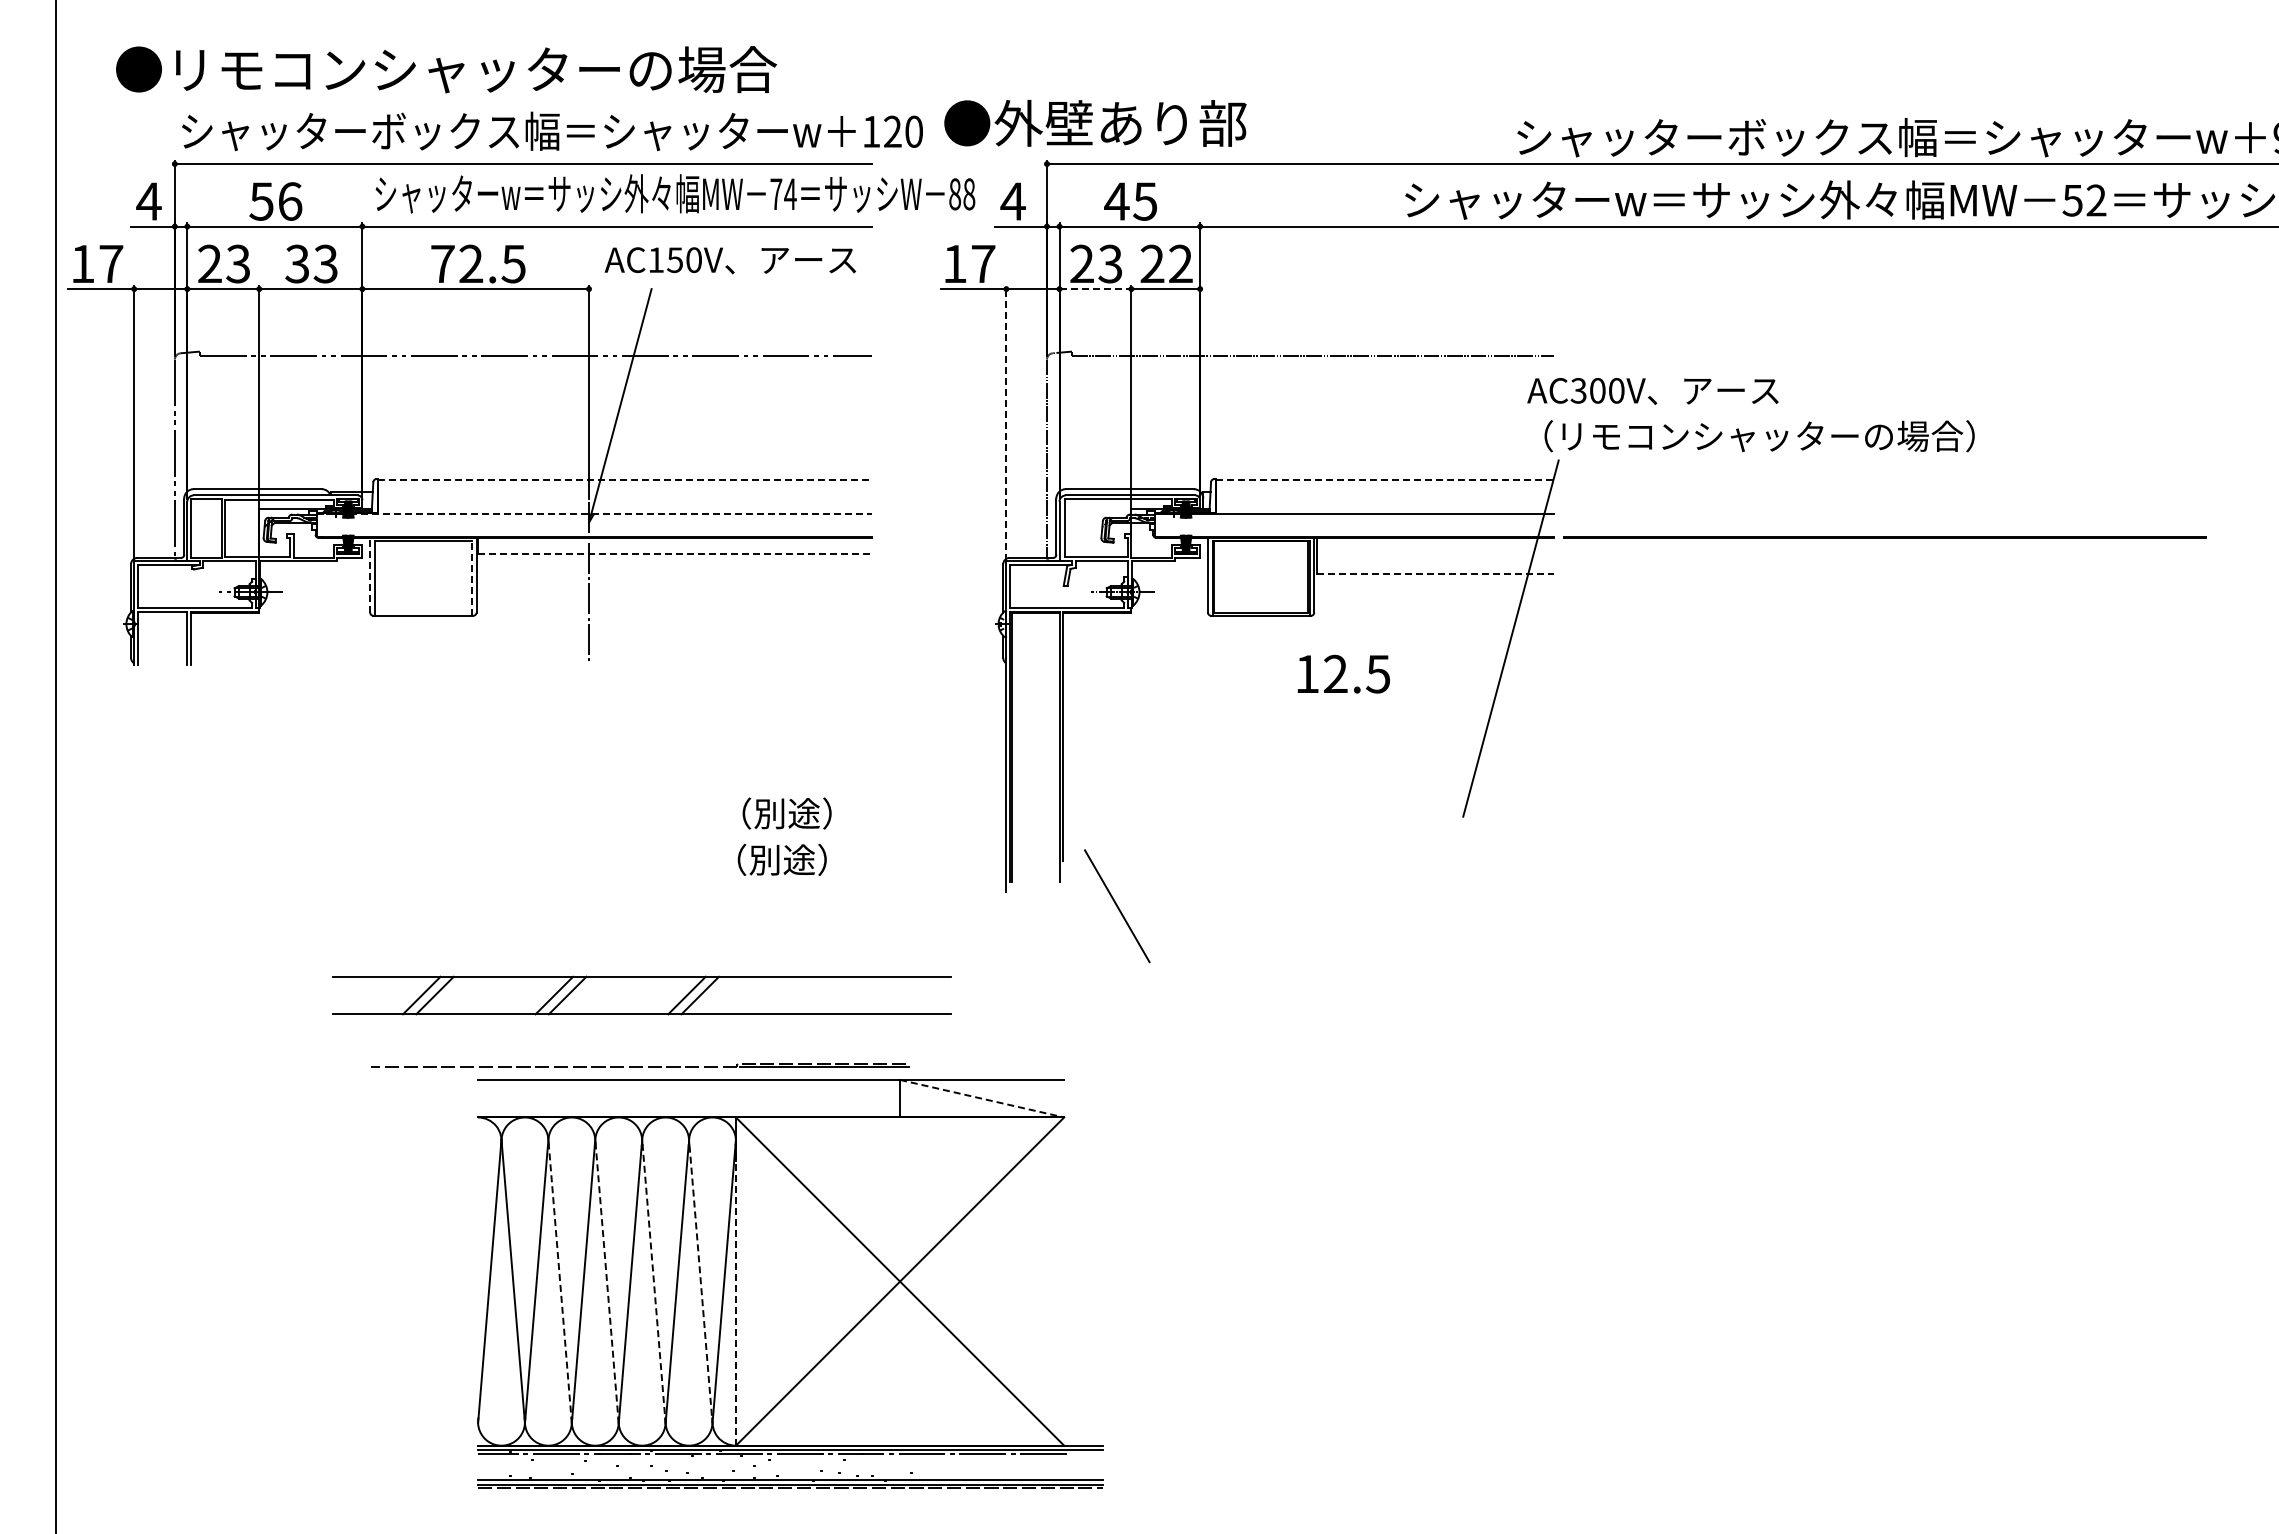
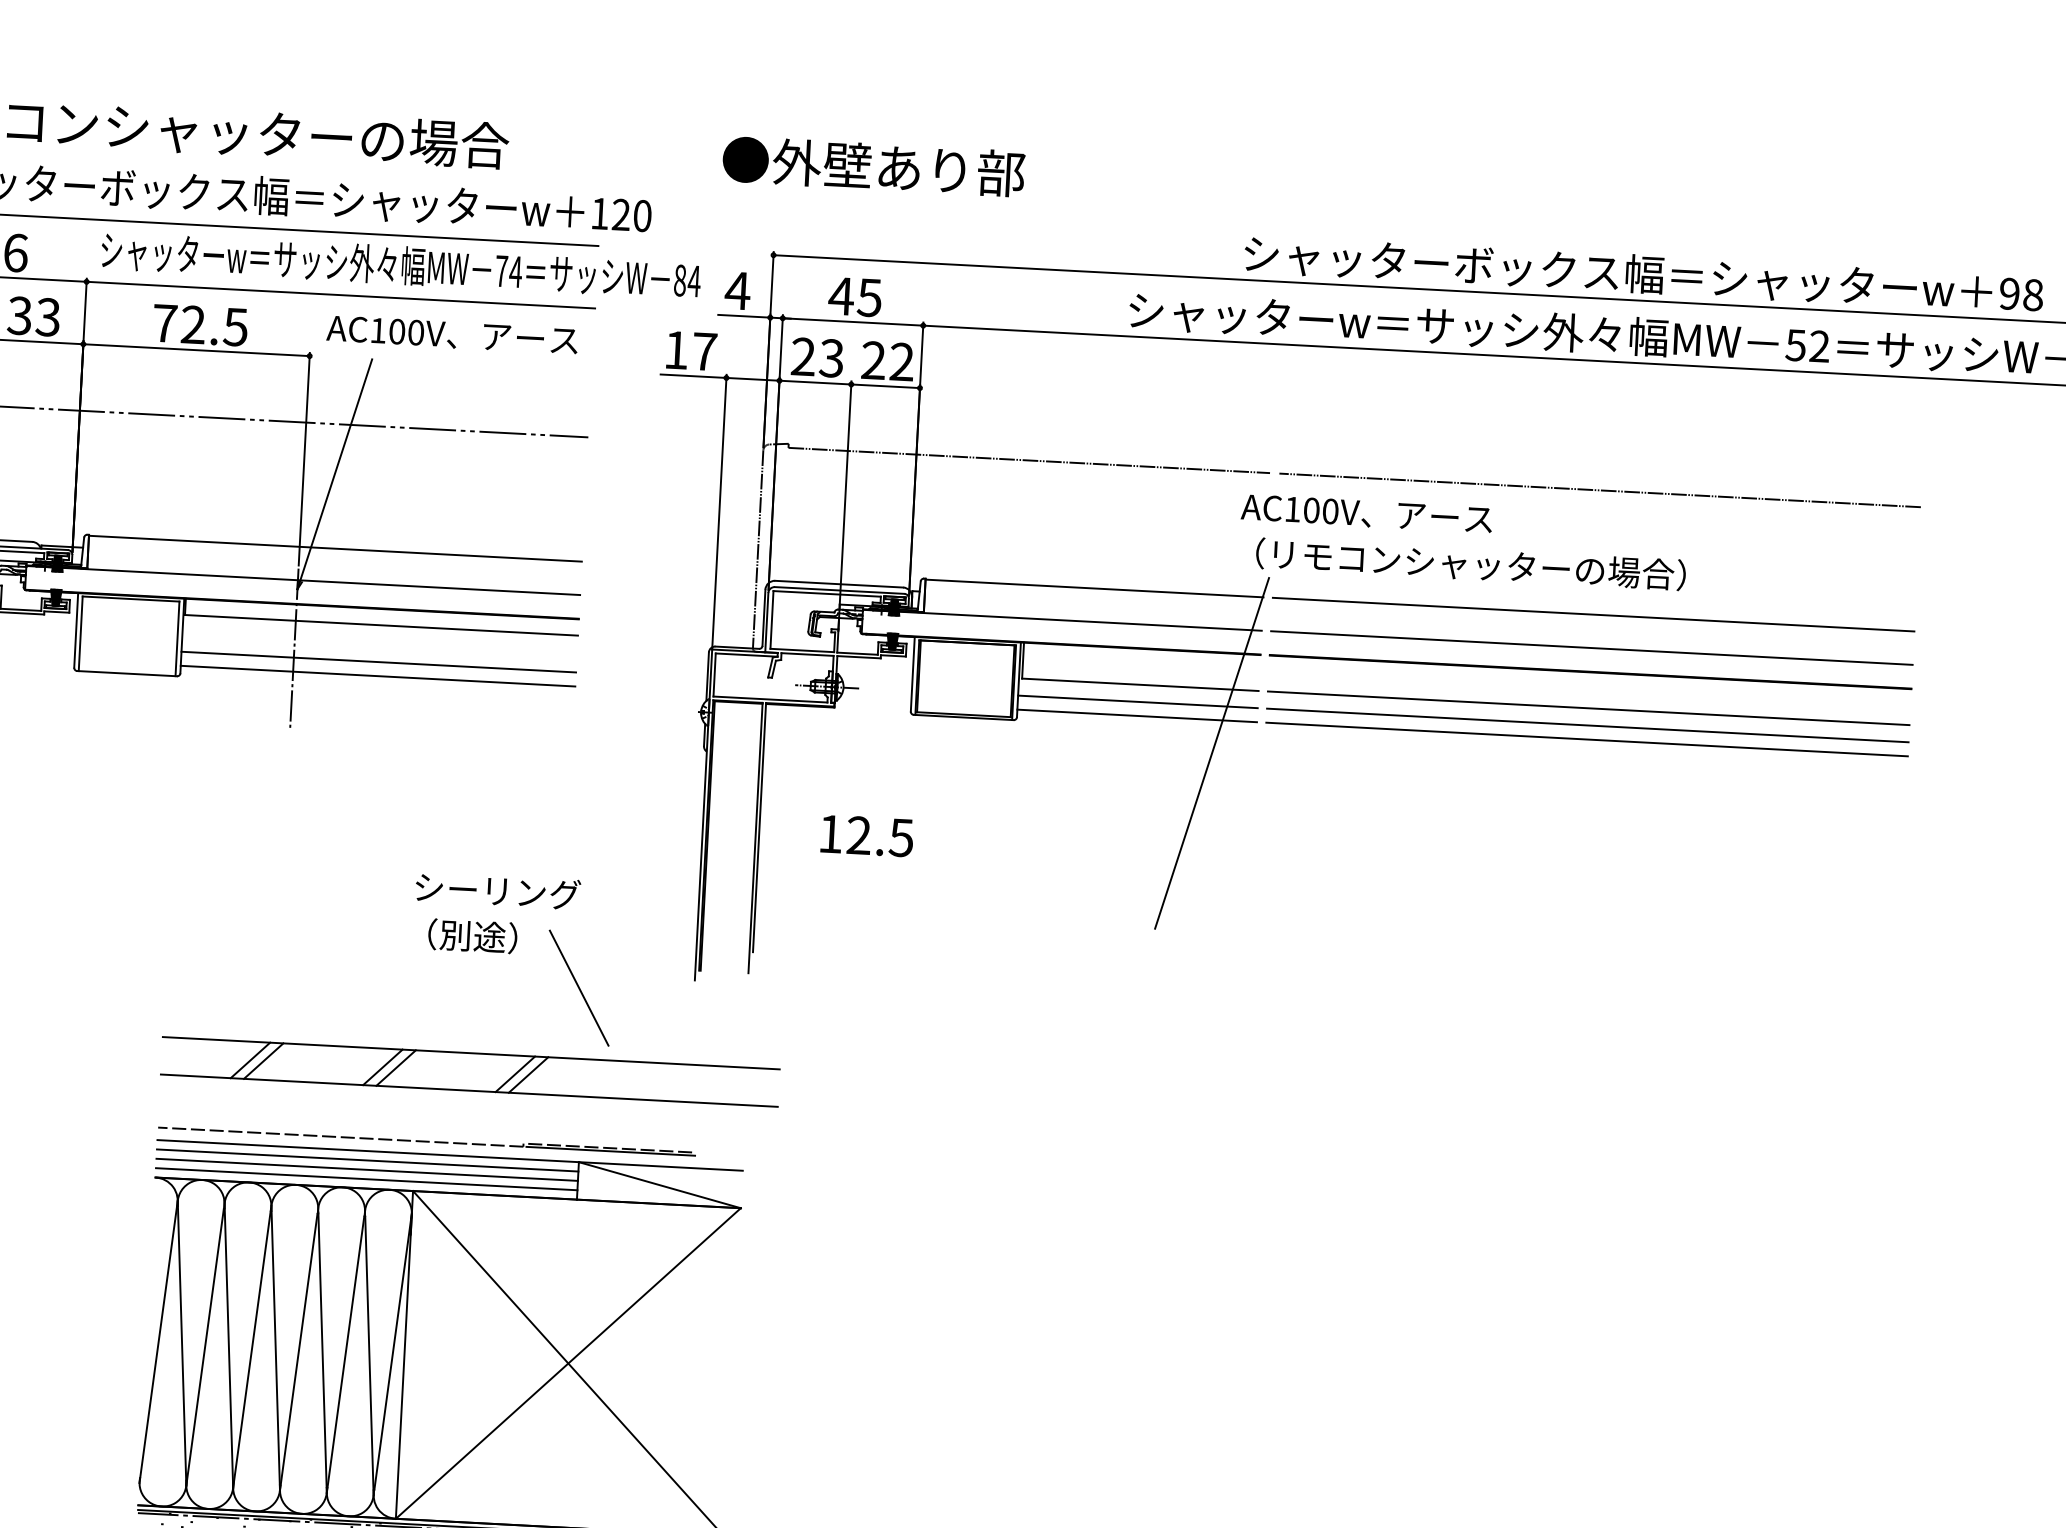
text: (1095, 123) -> (873, 166), moved
text: (968, 194) -> (693, 281), 88 -> 84
text: (675, 259) -> (397, 331), AC150V -> AC100V
line: (1095, 289) -> (815, 383), dashed -> solid
line: (1884, 355) -> (1599, 490), added
text: (1578, 390) -> (1292, 509), AC300V -> AC100V
line: (1006, 423) -> (719, 512), dashed -> solid
line: (624, 480) -> (335, 549), dashed -> solid
line: (1385, 480) -> (1095, 588), dashed -> solid
line: (1884, 480) -> (1593, 615), added
line: (594, 513) -> (303, 580), dashed -> solid
line: (1884, 513) -> (1591, 647), added
line: (674, 554) -> (381, 625), dashed -> solid
line: (1436, 573) -> (1141, 684), dashed -> solid
line: (1884, 573) -> (1588, 707), added
line: (370, 574) -> (76, 629), dashed -> solid
line: (471, 577) -> (177, 637), dashed -> solid
line: (673, 591) -> (378, 662), added
line: (1434, 591) -> (1138, 702), added
line: (1884, 591) -> (1587, 725), added
line: (673, 605) -> (377, 676), added
line: (1434, 605) -> (1137, 716), added
line: (1884, 605) -> (1586, 739), added
text: (1343, 673) -> (866, 835), moved
text: (804, 813) -> (497, 891), （別途） -> シーリング
line: (1117, 906) -> (579, 988), moved
part: (641, 995) -> (469, 1071), moved
part: (640, 1065) -> (427, 1139), moved
line: (689, 1089) -> (368, 1160), added
line: (689, 1098) -> (367, 1169), added
line: (982, 1098) -> (660, 1184), dashed -> solid
line: (689, 1108) -> (367, 1179), added
line: (560, 1280) -> (229, 1344), dashed -> solid
line: (606, 1281) -> (275, 1348), dashed -> solid
line: (654, 1284) -> (322, 1353), dashed -> solid
line: (701, 1285) -> (369, 1357), dashed -> solid
line: (735, 1292) -> (403, 1365), dashed -> solid

